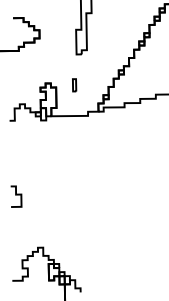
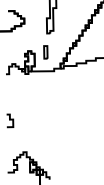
part: (73, 85) -> (45, 52), size x1.67

